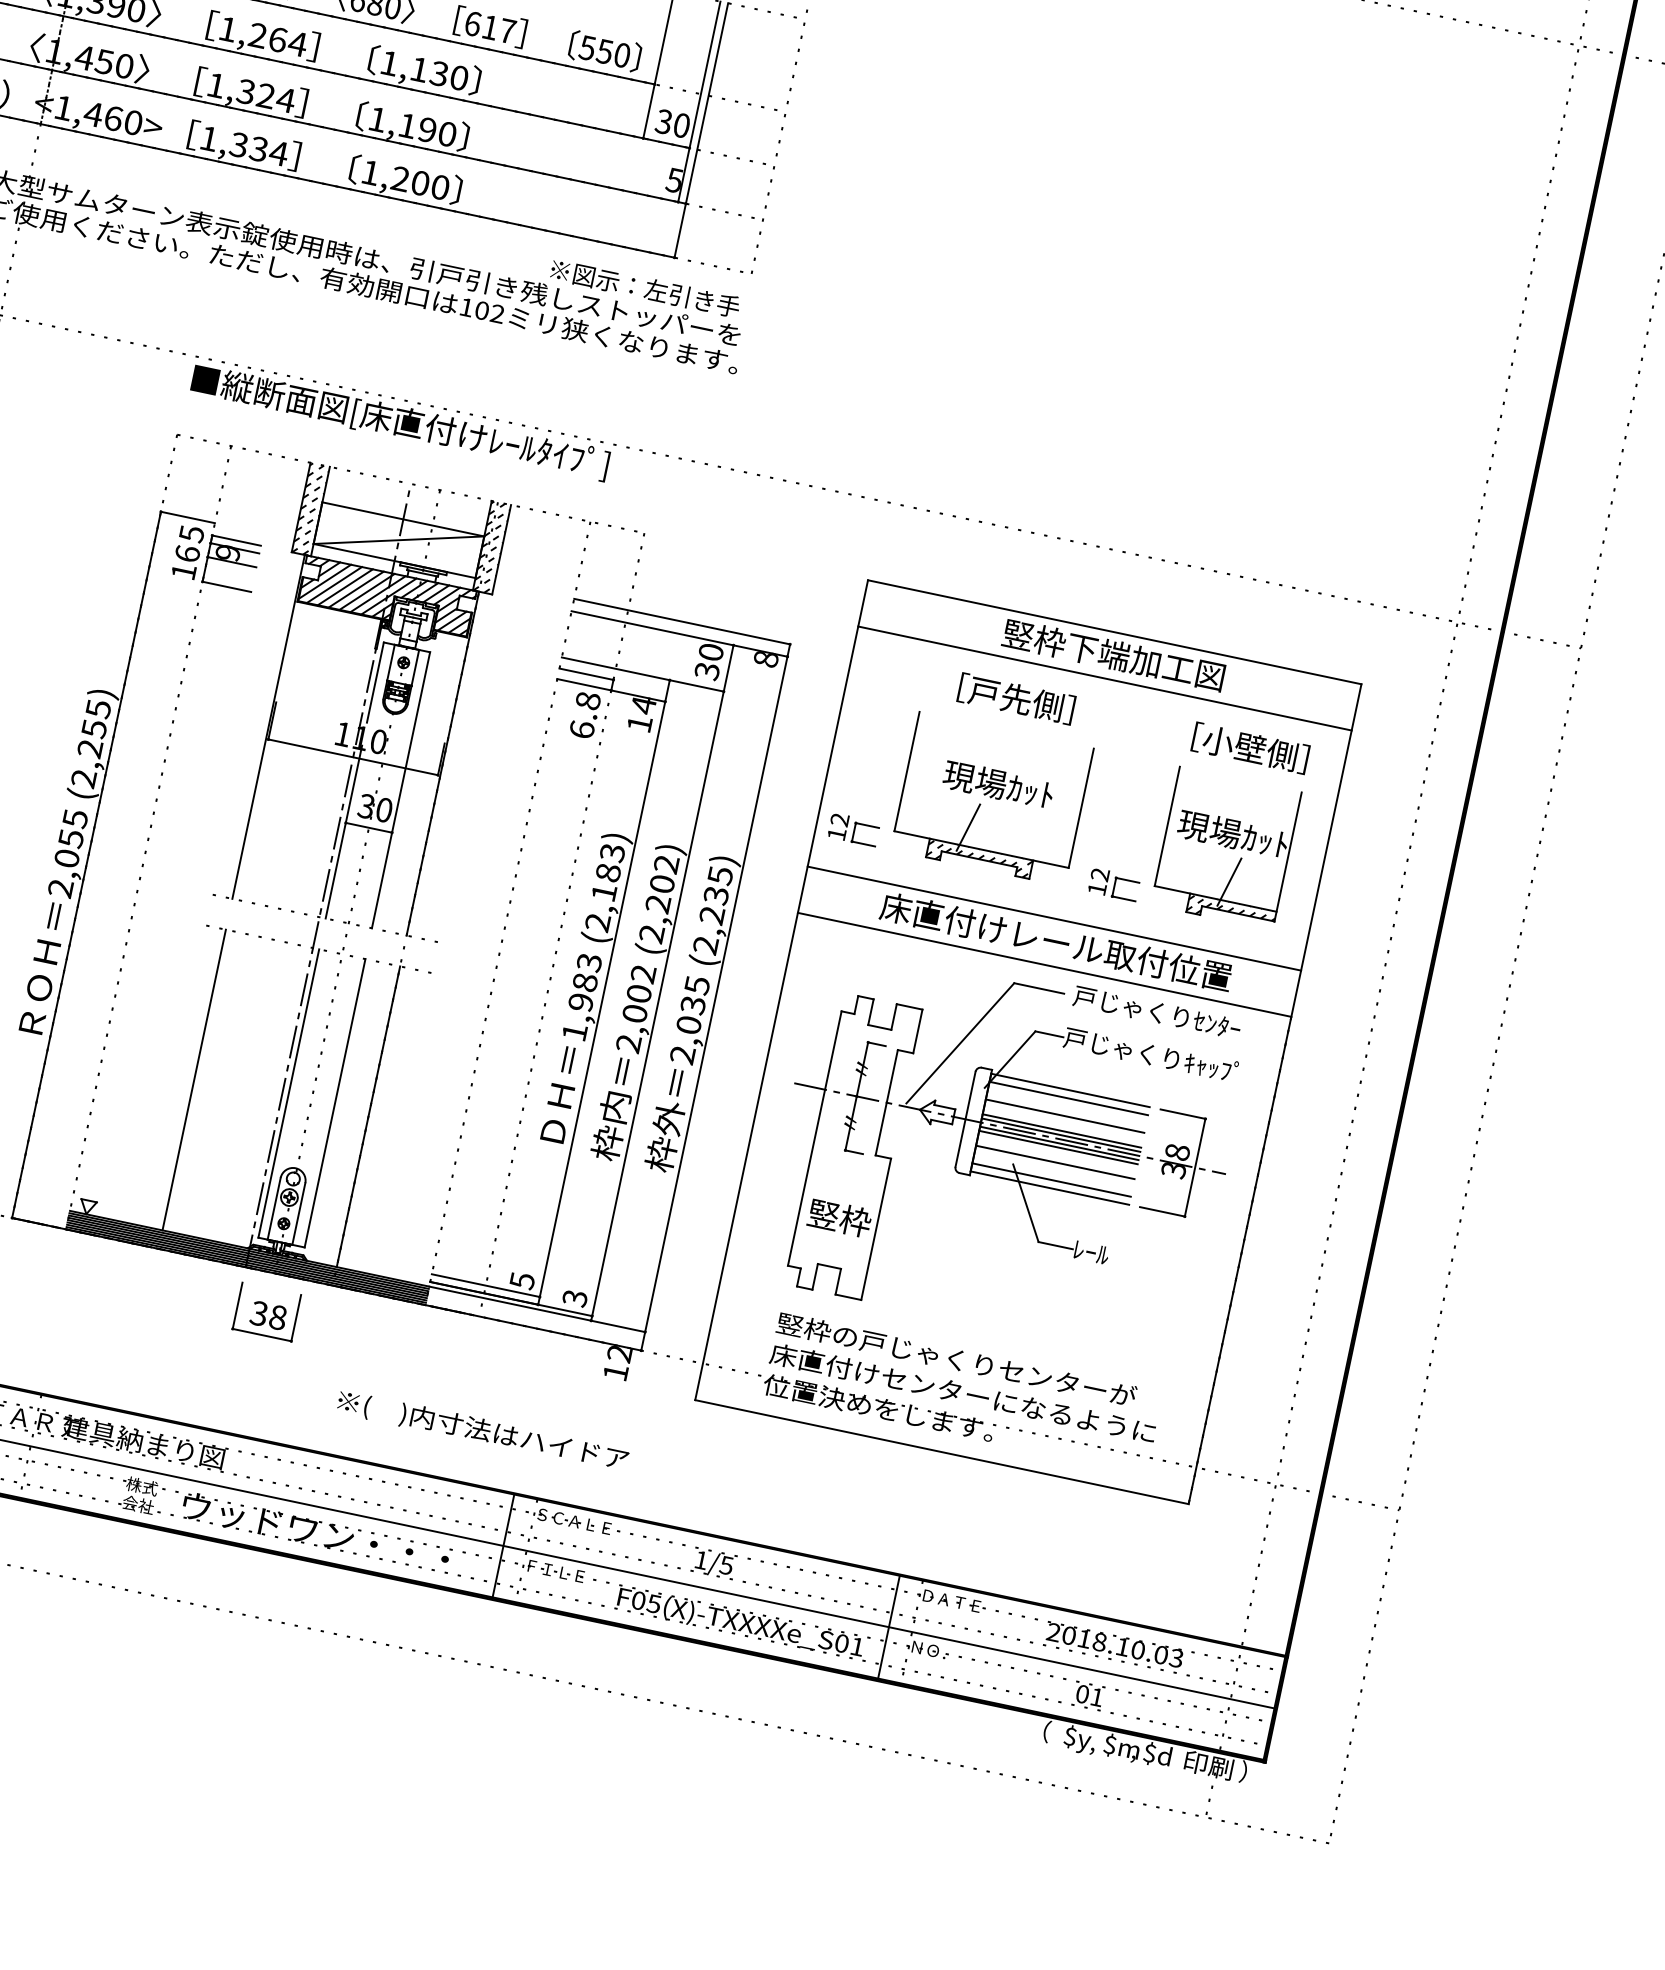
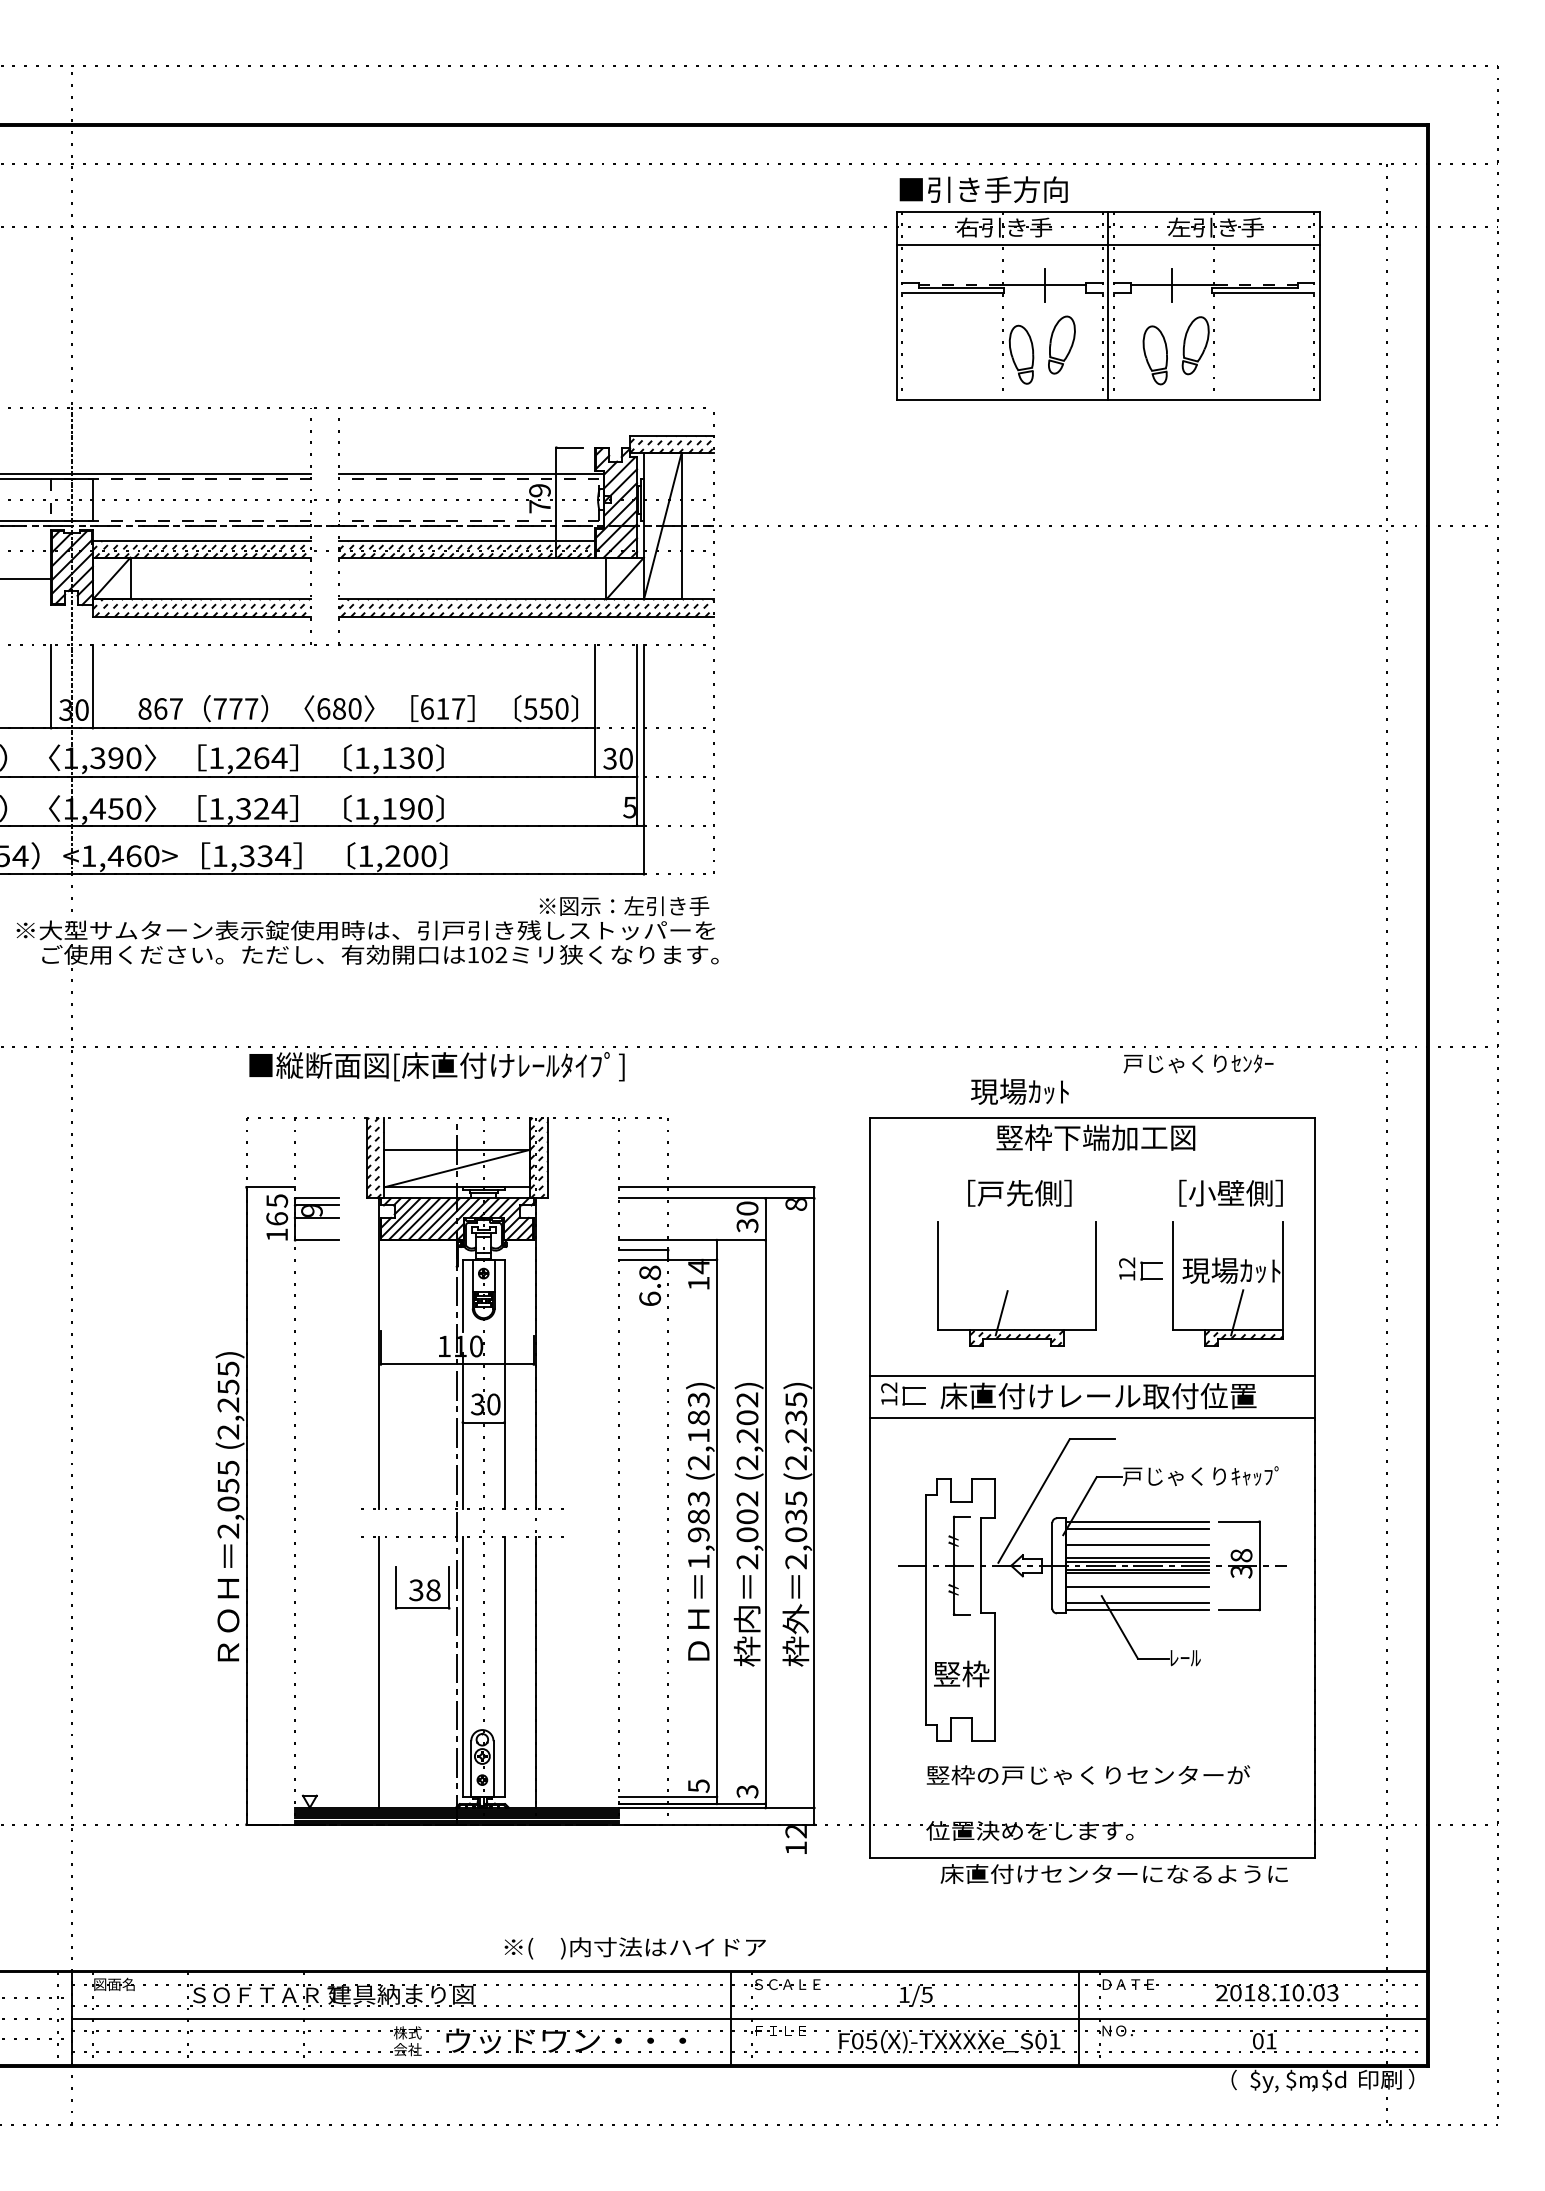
line: (1104, 678) -> (1092, 1159), removed
text: (998, 784) -> (1019, 1091), moved
part: (854, 829) -> (903, 1393), moved
part: (1113, 884) -> (1140, 1268), moved
text: (1157, 1012) -> (1198, 1063), moved
part: (266, 1311) -> (422, 1587), moved
text: (962, 1392) -> (1113, 1873), moved
text: (482, 1431) -> (634, 1948), moved

